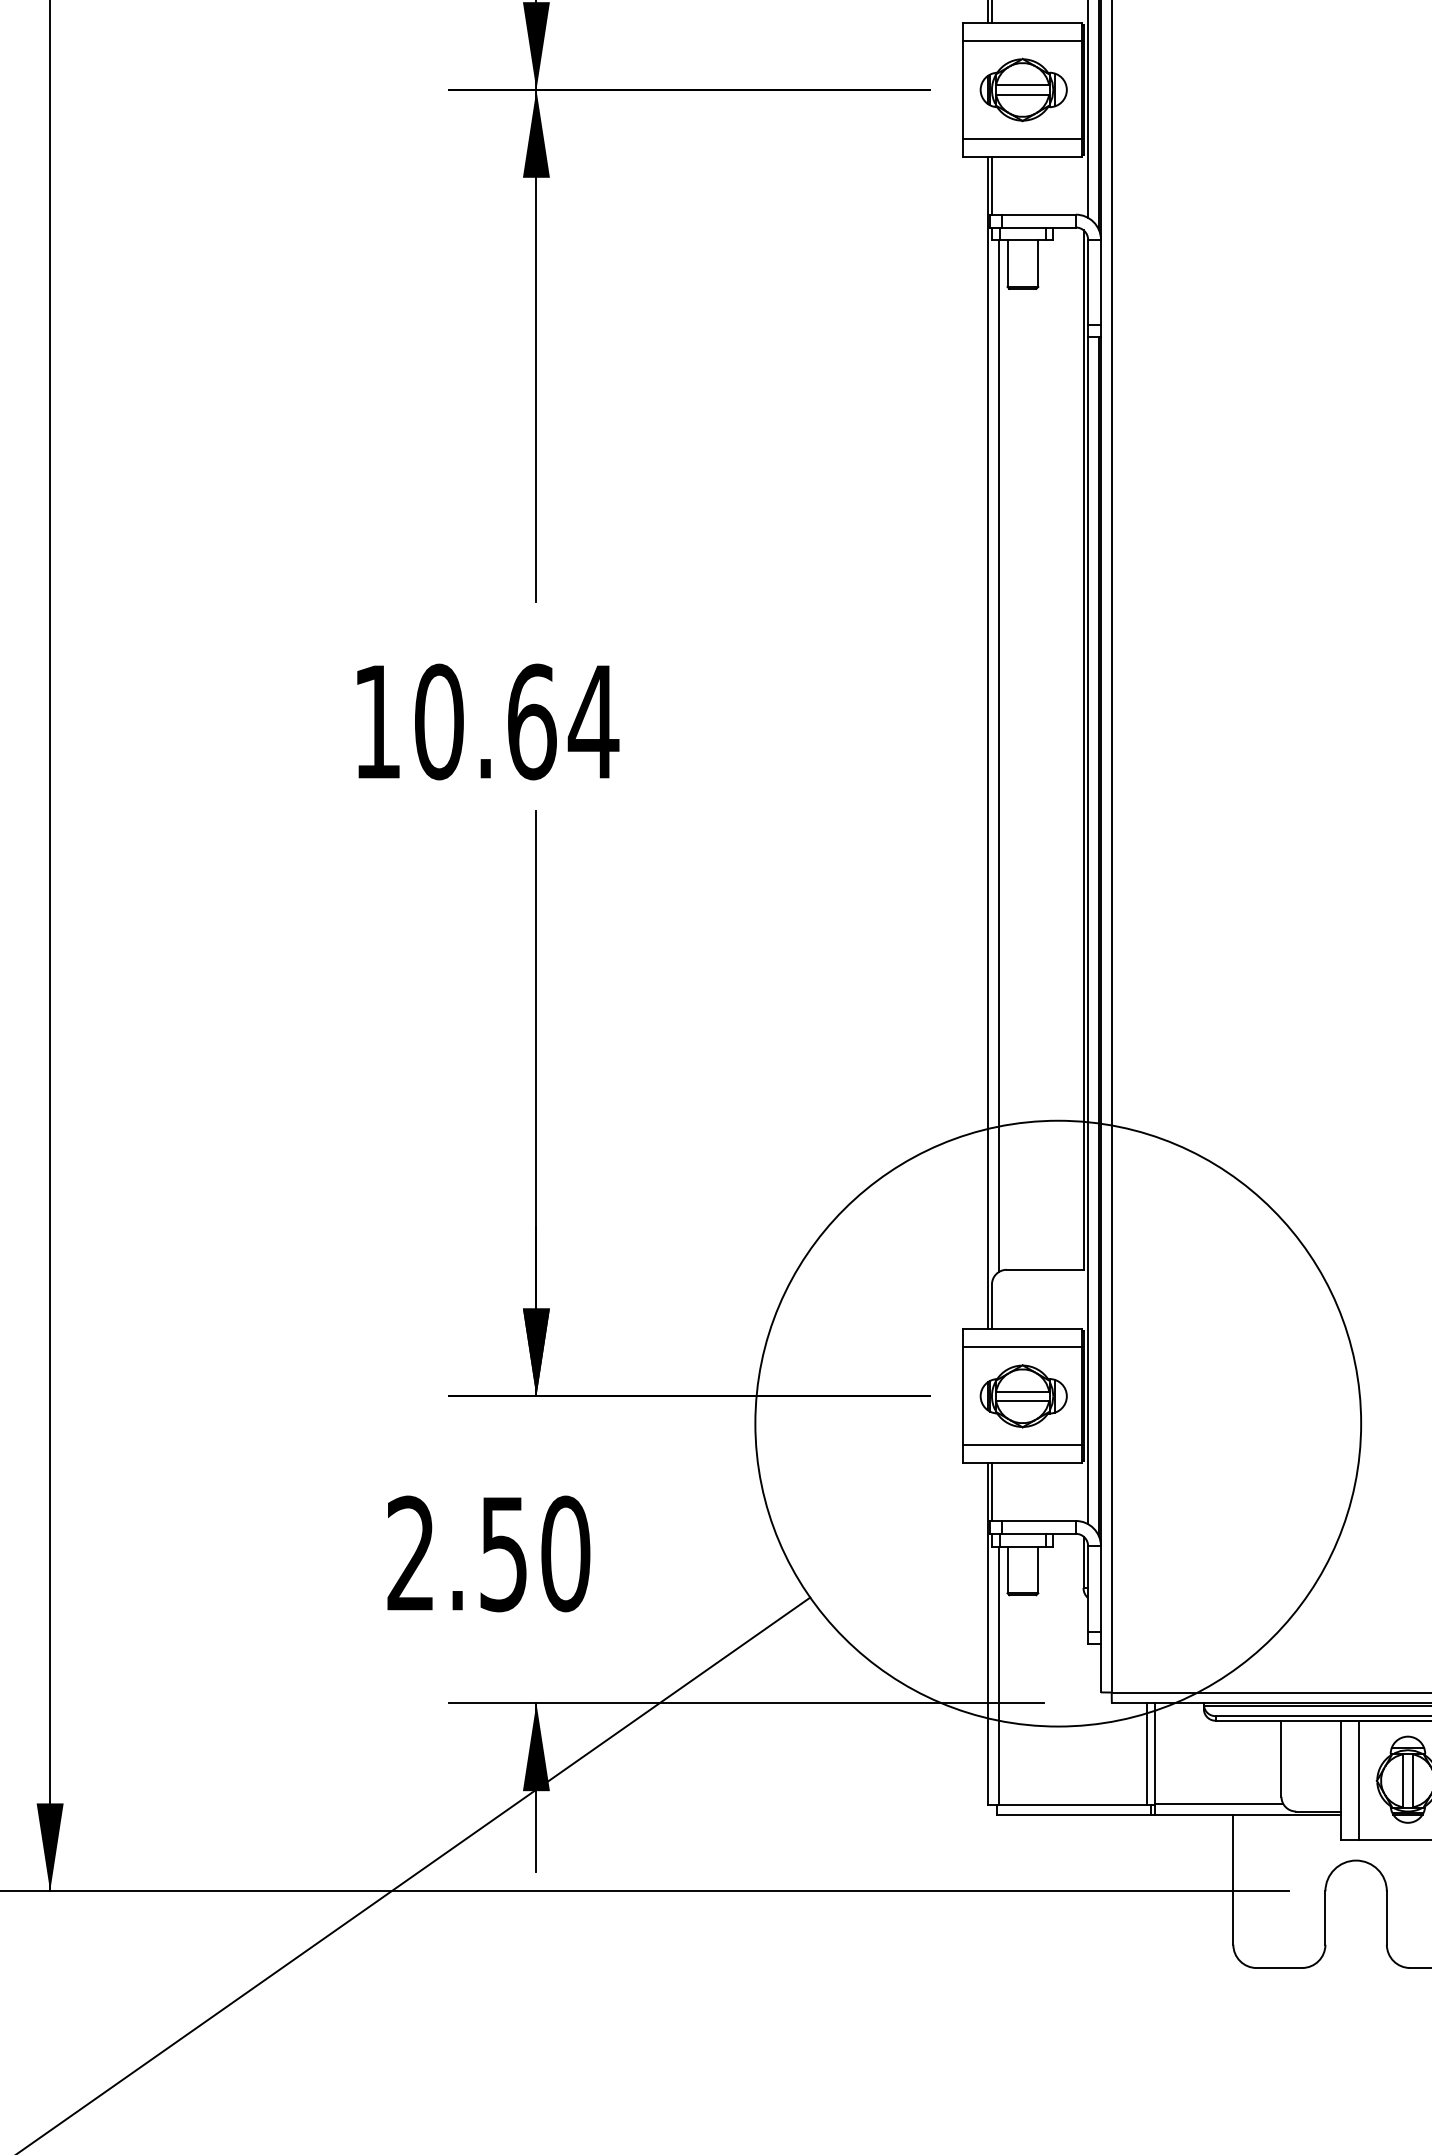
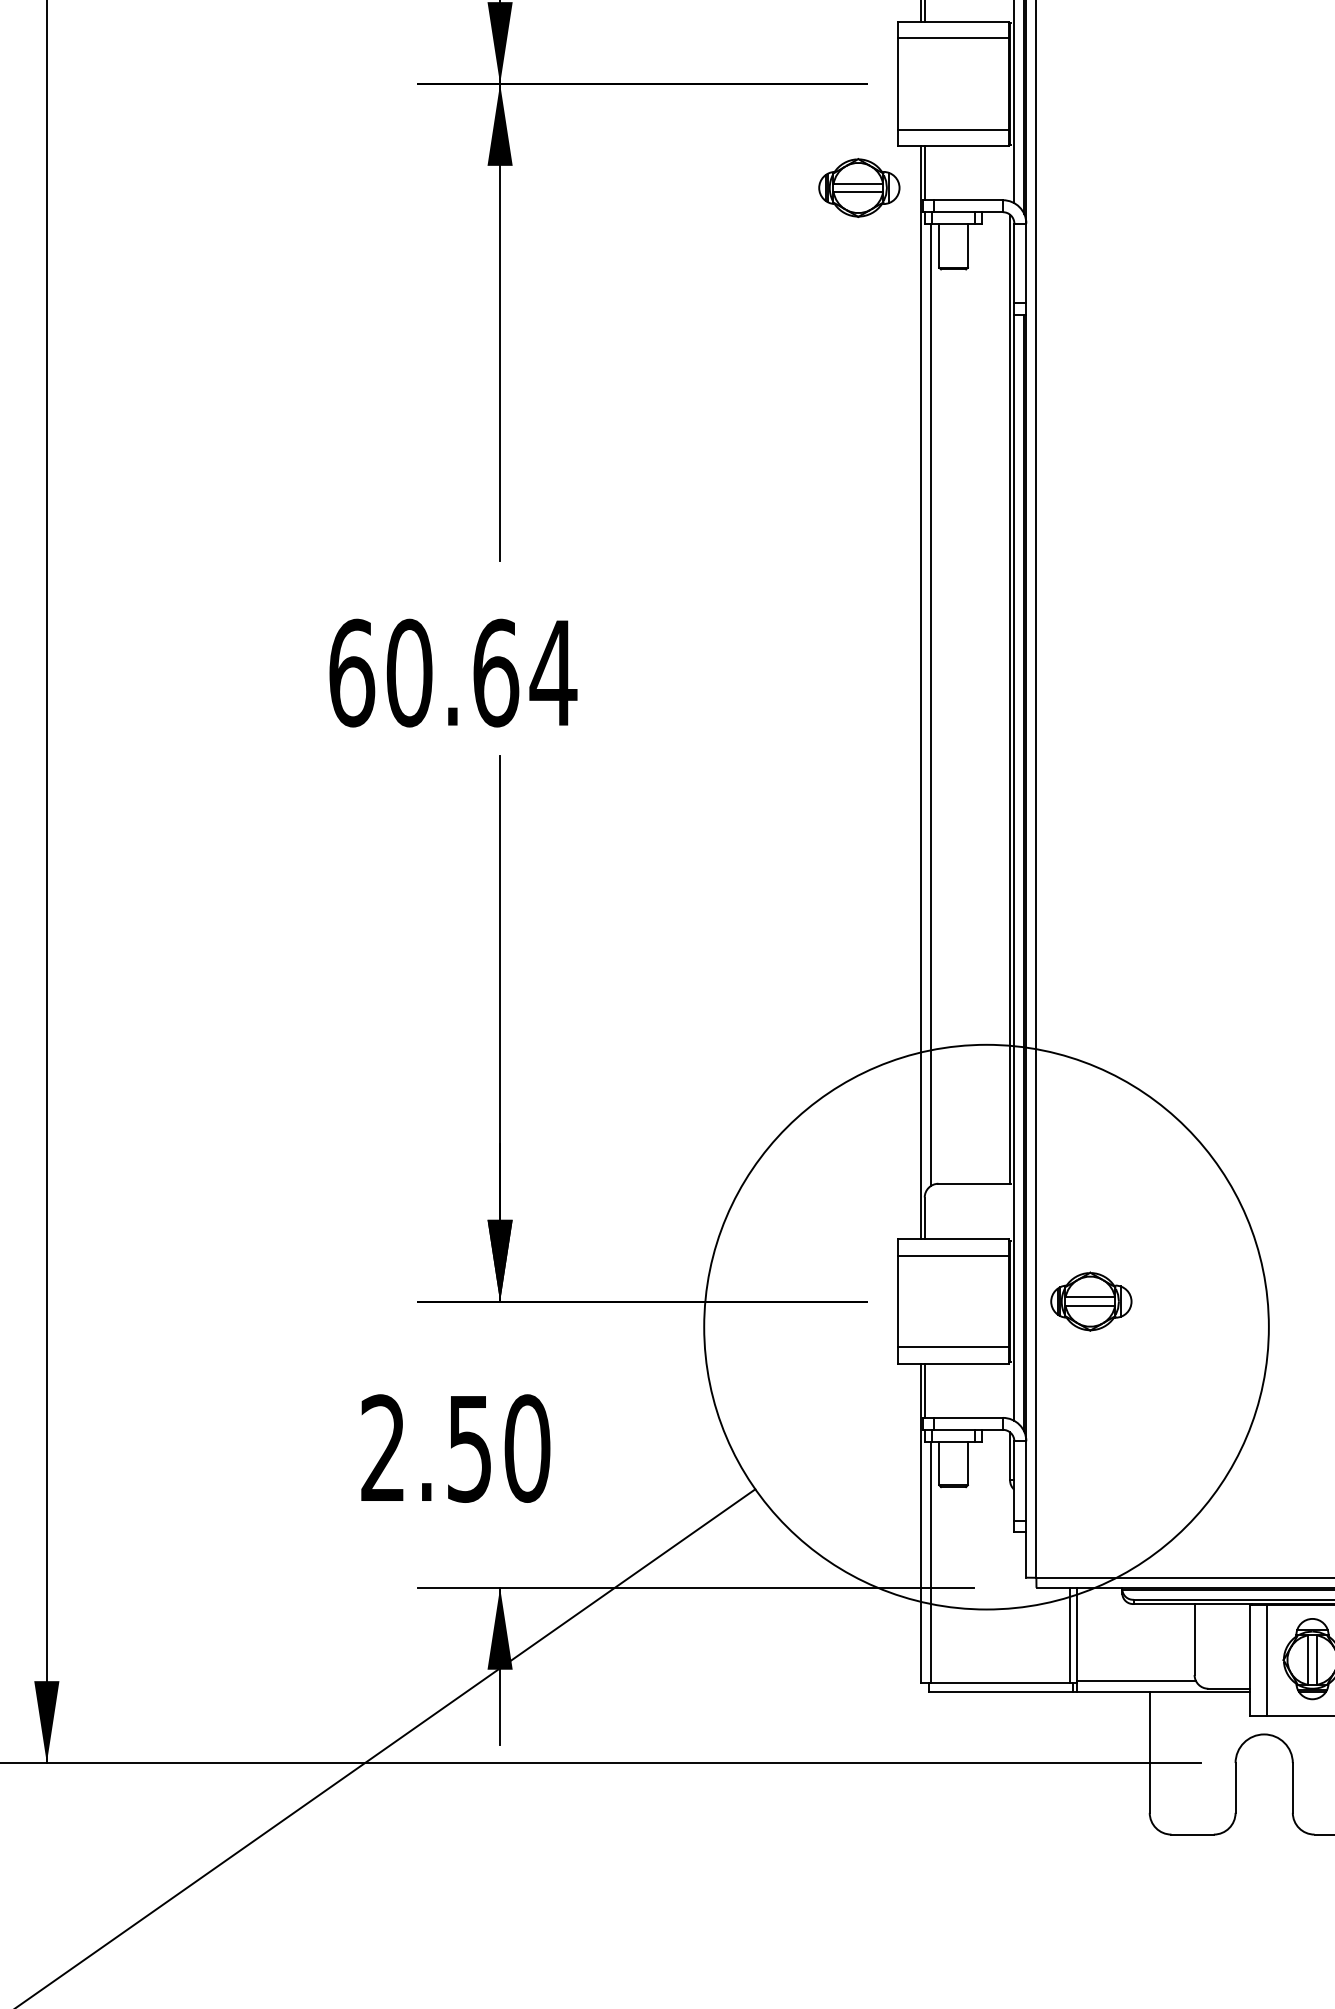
part: (1023, 89) -> (859, 187), moved
text: (378, 721) -> (352, 672), 10.64 -> 60.64
part: (1023, 1396) -> (1091, 1301), moved

